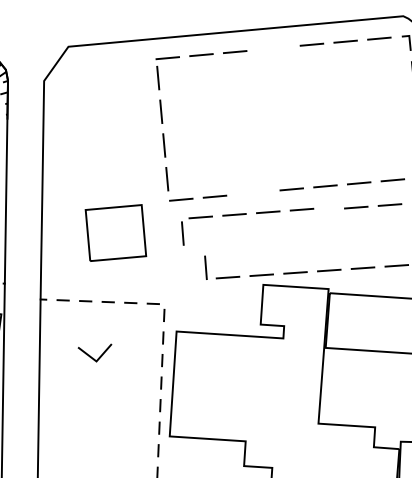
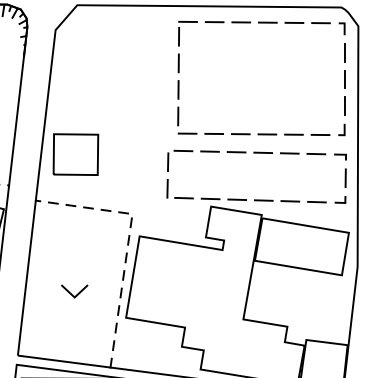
part: (164, 133) -> (179, 80), moved
part: (246, 214) -> (219, 152), moved
part: (115, 232) -> (75, 154), moved
line: (91, 356) -> (71, 293), moved

